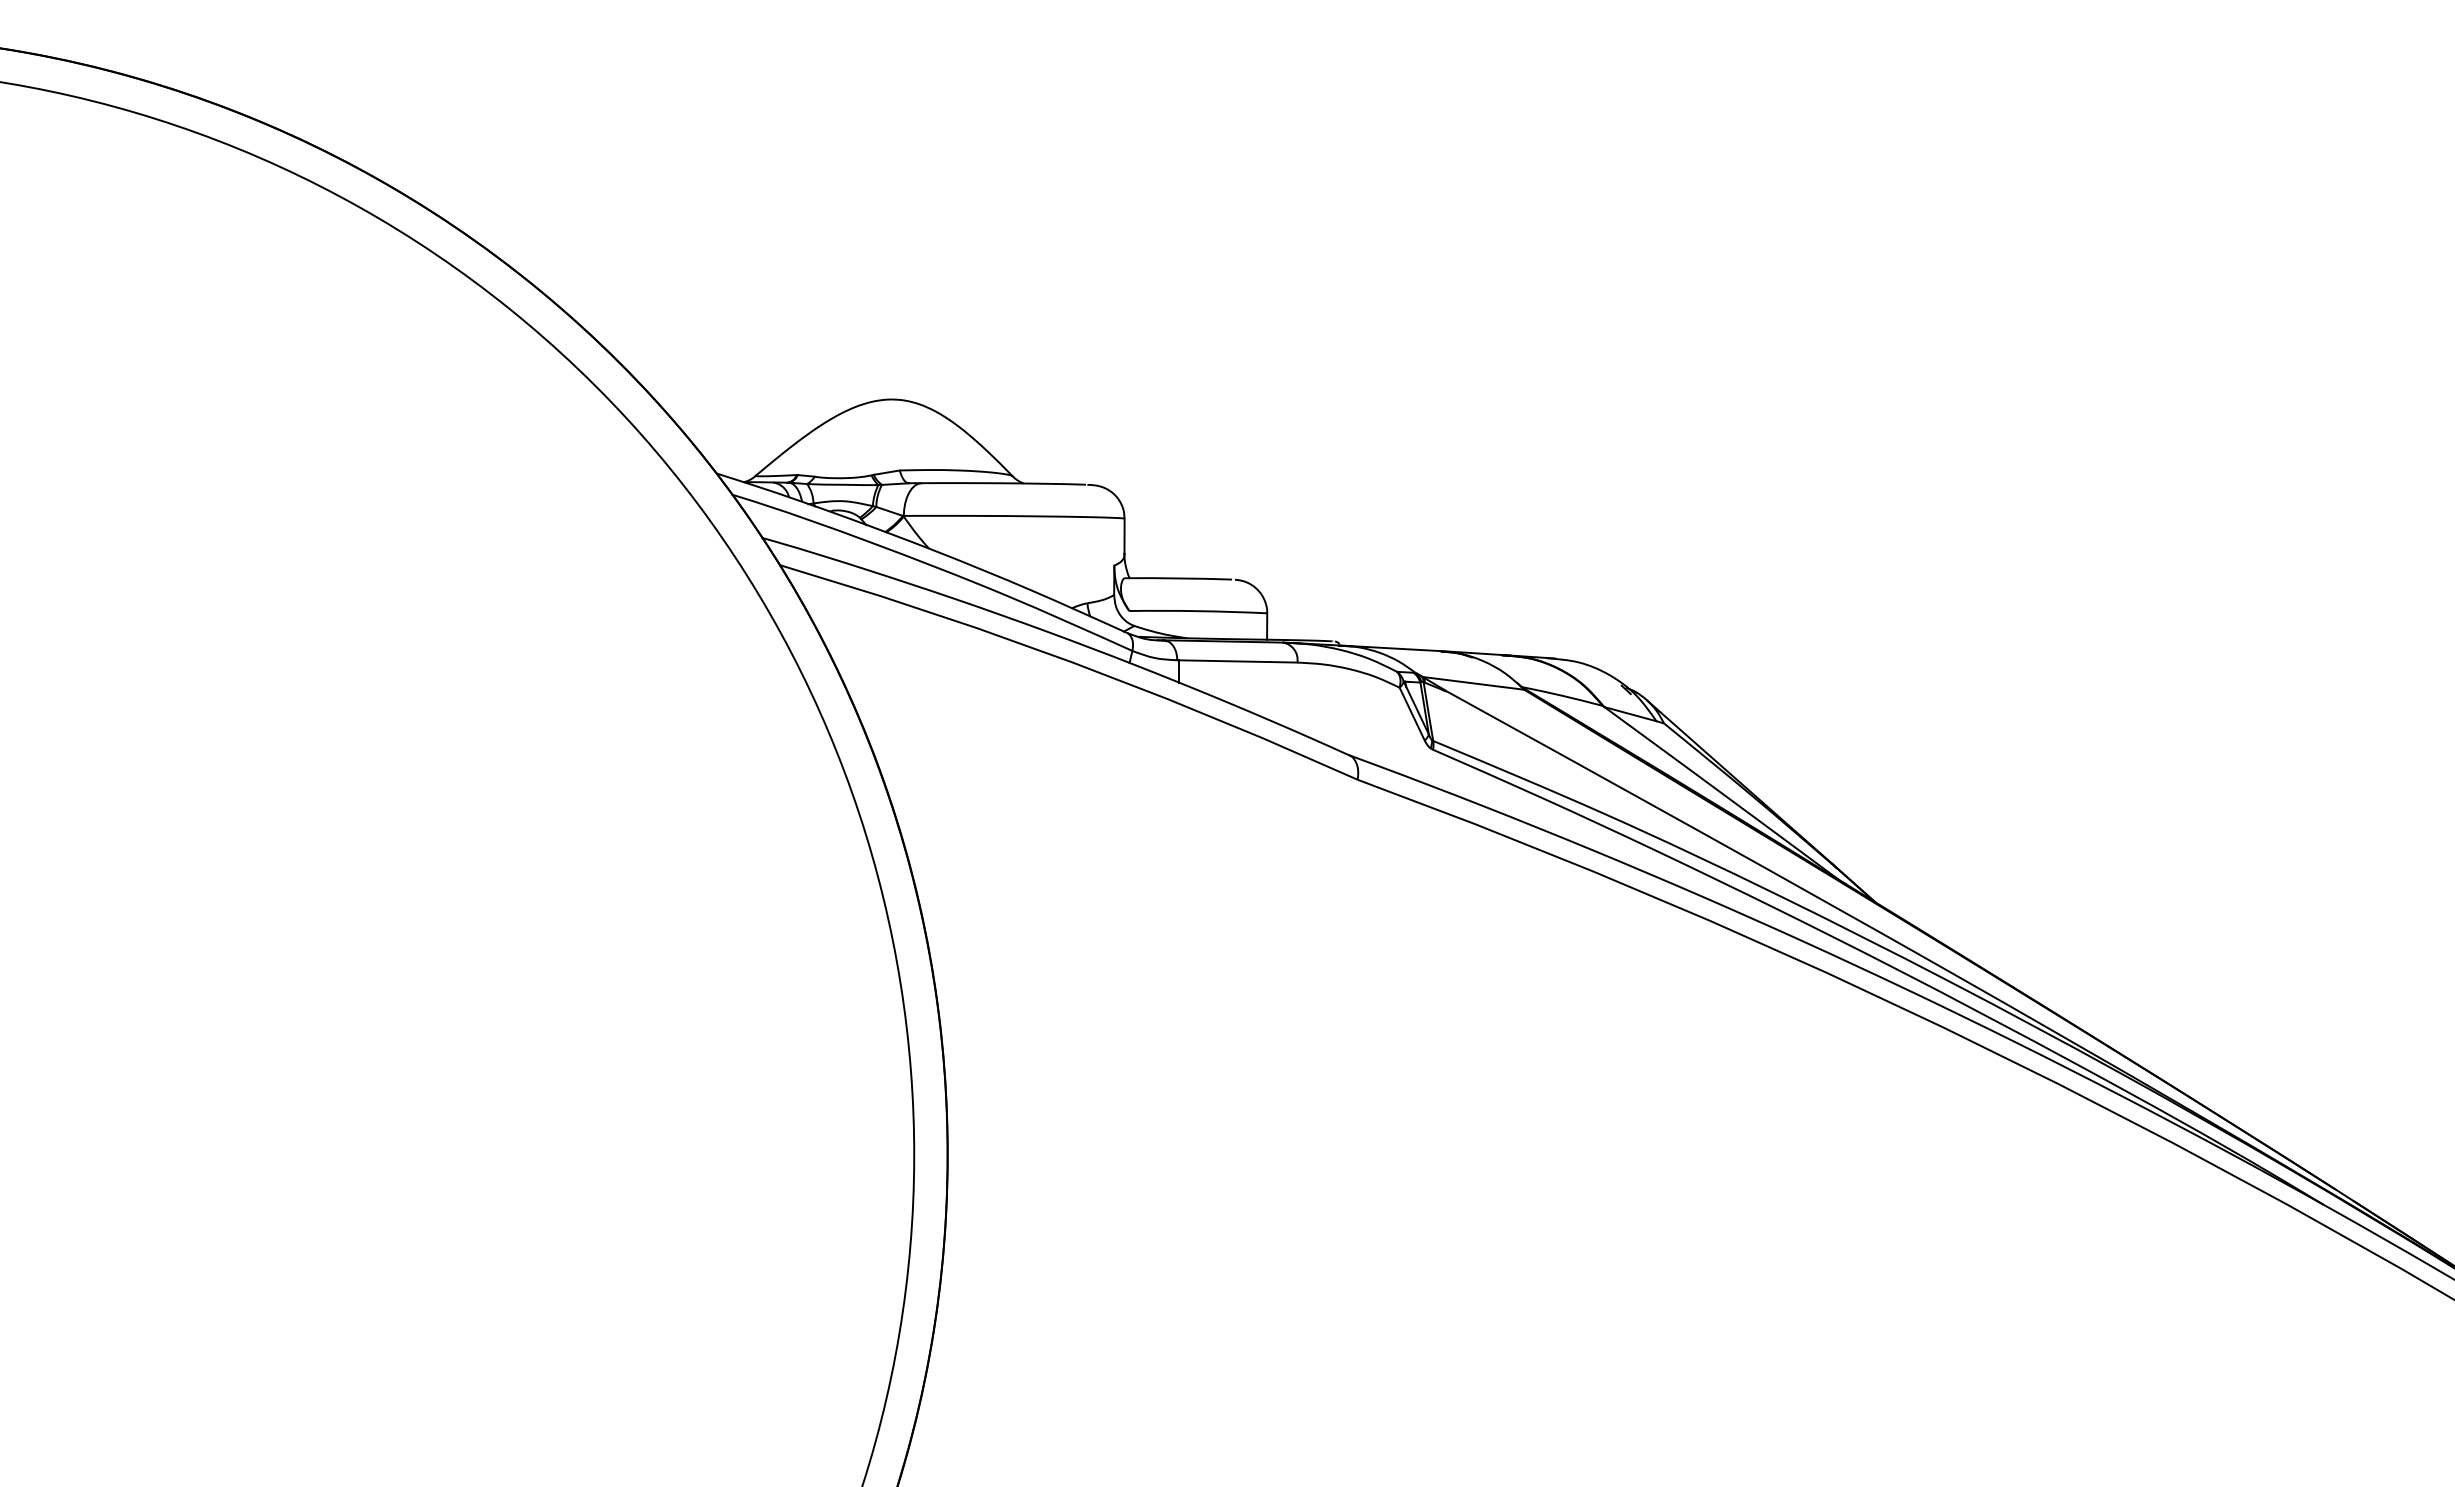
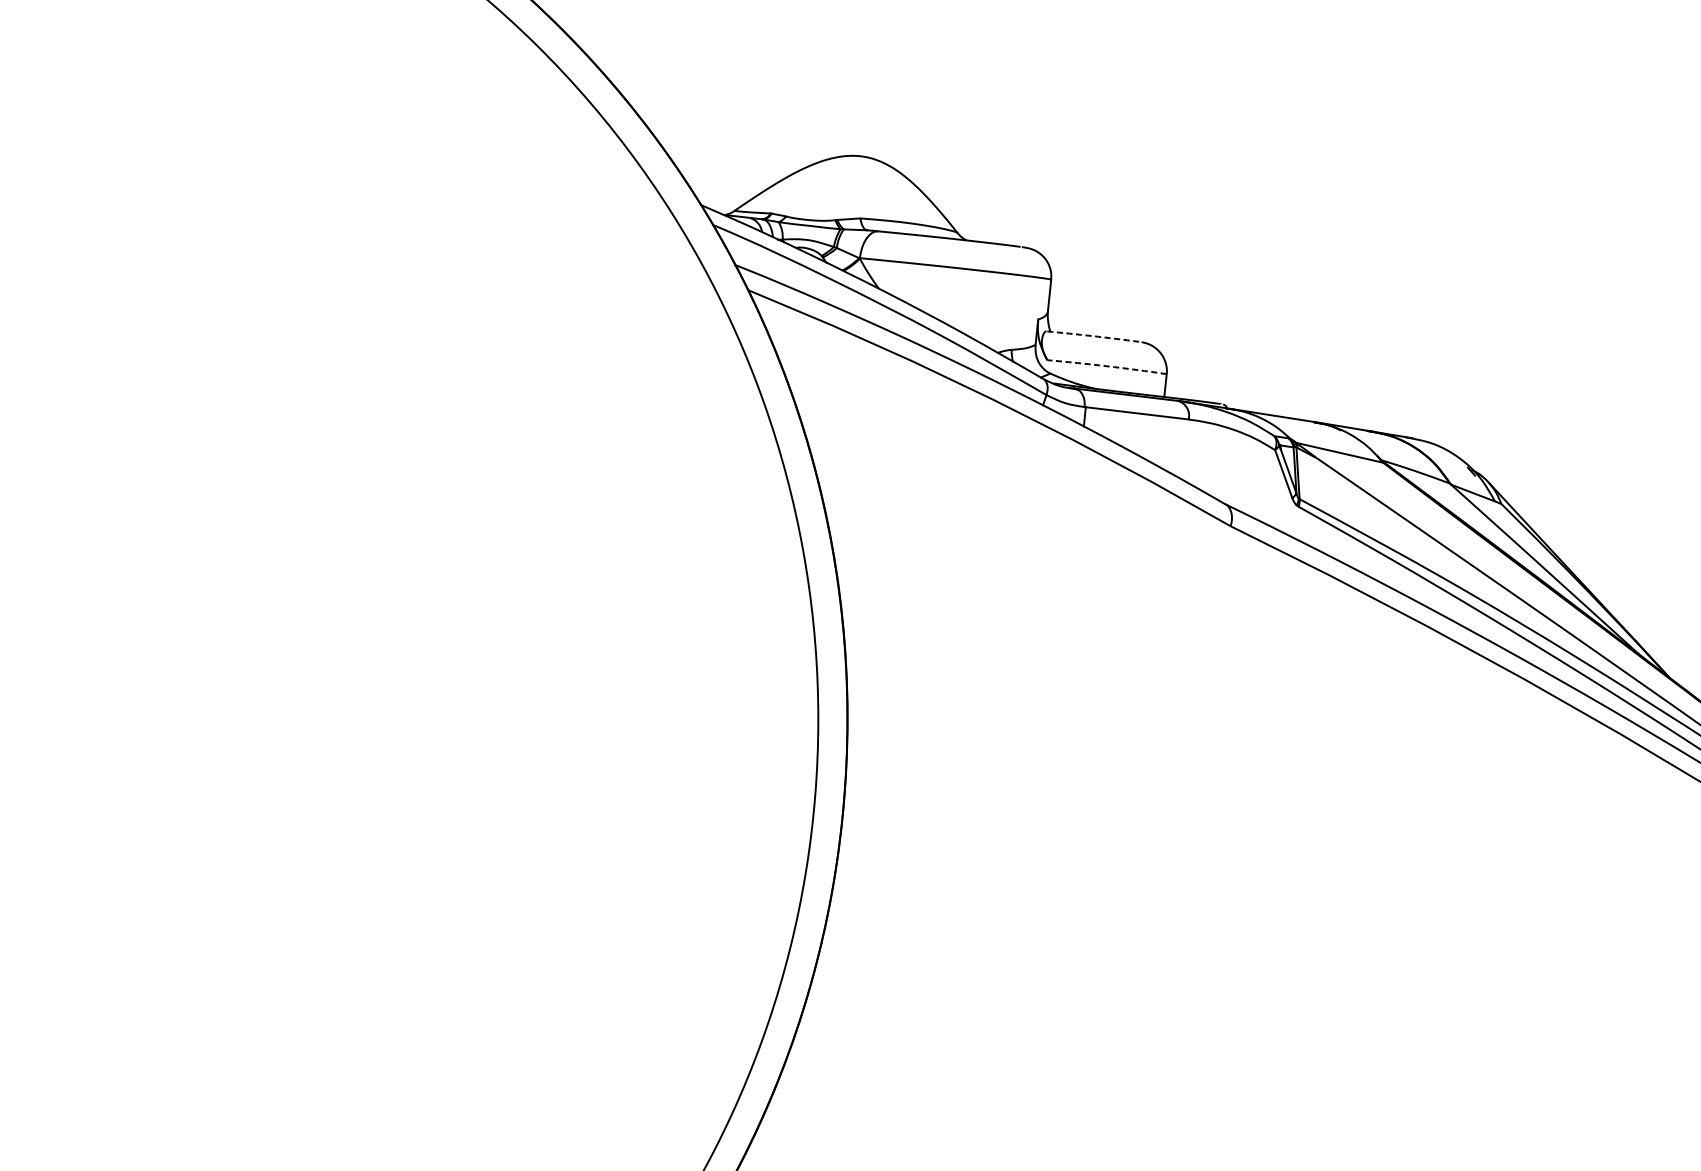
arc: (1178, 578) -> (1092, 336), solid -> dashed
arc: (1198, 611) -> (1107, 366), solid -> dashed

